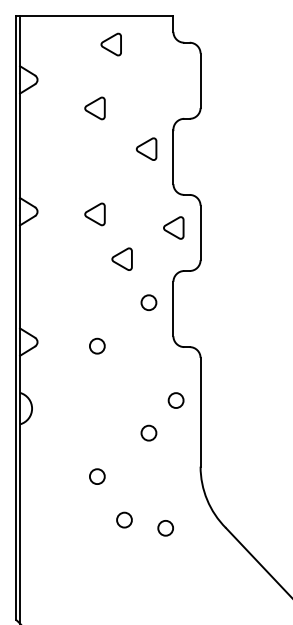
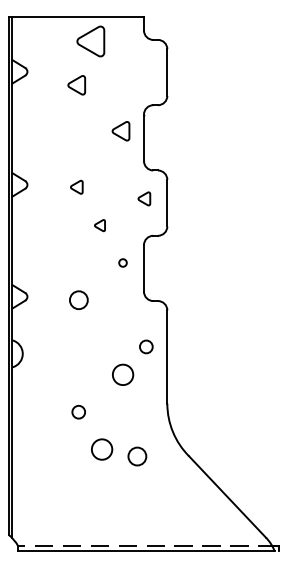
part: (111, 44) -> (90, 41), size x1.6
part: (94, 108) -> (76, 85), moved
part: (94, 214) -> (76, 187), size x0.7
part: (173, 227) -> (144, 198), size x0.7
part: (121, 259) -> (99, 225), size x0.6
circle: (148, 302) -> (122, 262), size x0.6
circle: (97, 346) -> (78, 300), size x1.4
circle: (148, 432) -> (122, 374), size x1.6
circle: (123, 520) -> (101, 449), size x1.6
circle: (165, 528) -> (137, 456), size x1.4

